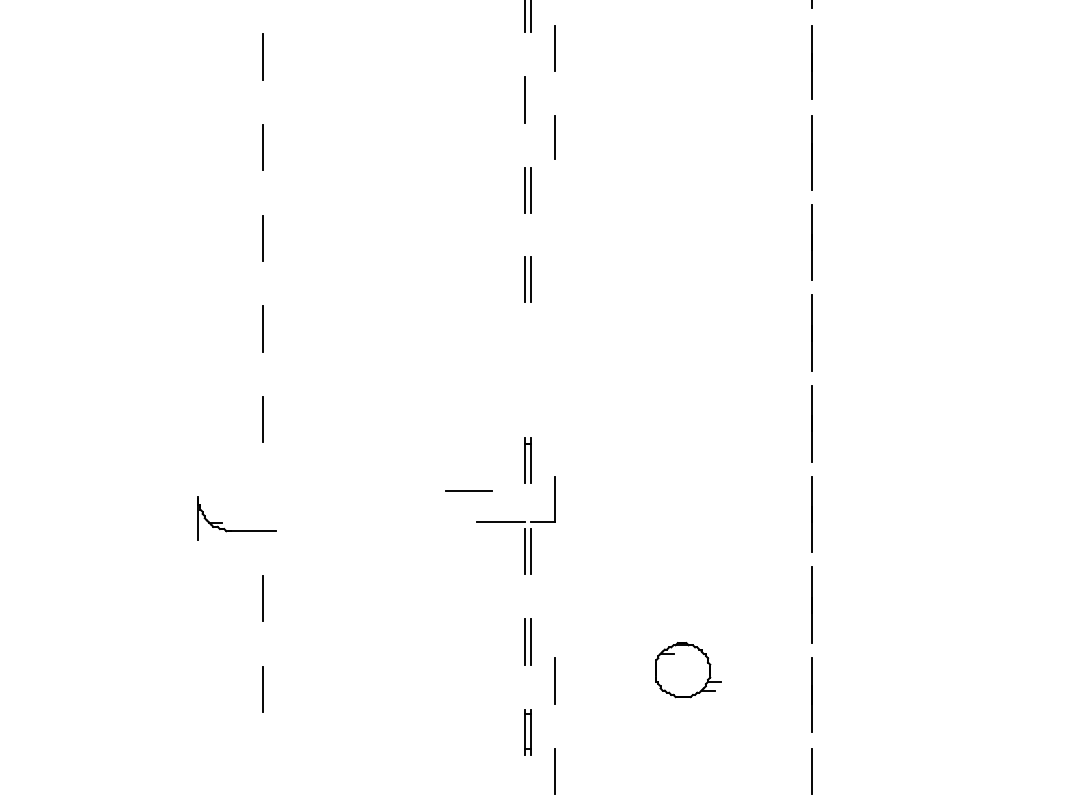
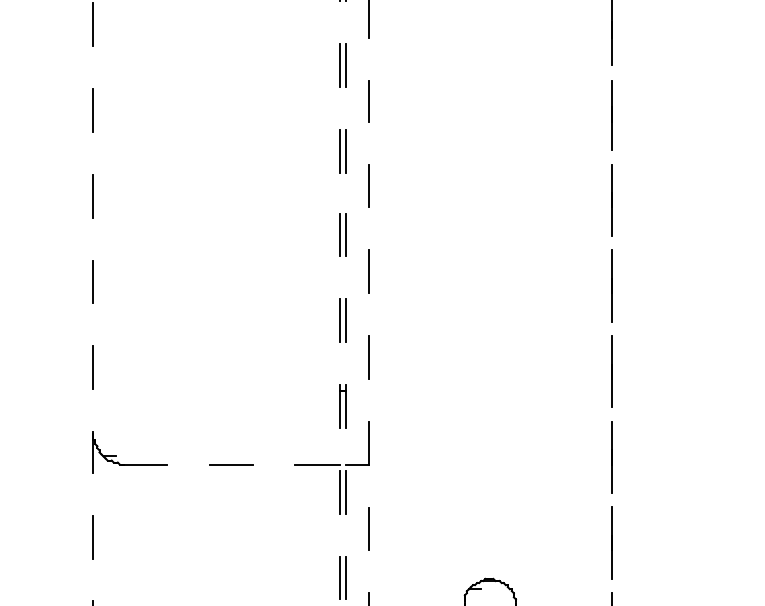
line: (530, 99) -> (346, 64), added
line: (554, 227) -> (368, 185), added
line: (554, 317) -> (368, 271), added
line: (524, 369) -> (340, 320), added
line: (530, 369) -> (346, 320), added
line: (554, 408) -> (368, 357), added
line: (468, 490) -> (230, 463), moved
part: (236, 530) -> (129, 463), moved
line: (554, 589) -> (368, 528), added

